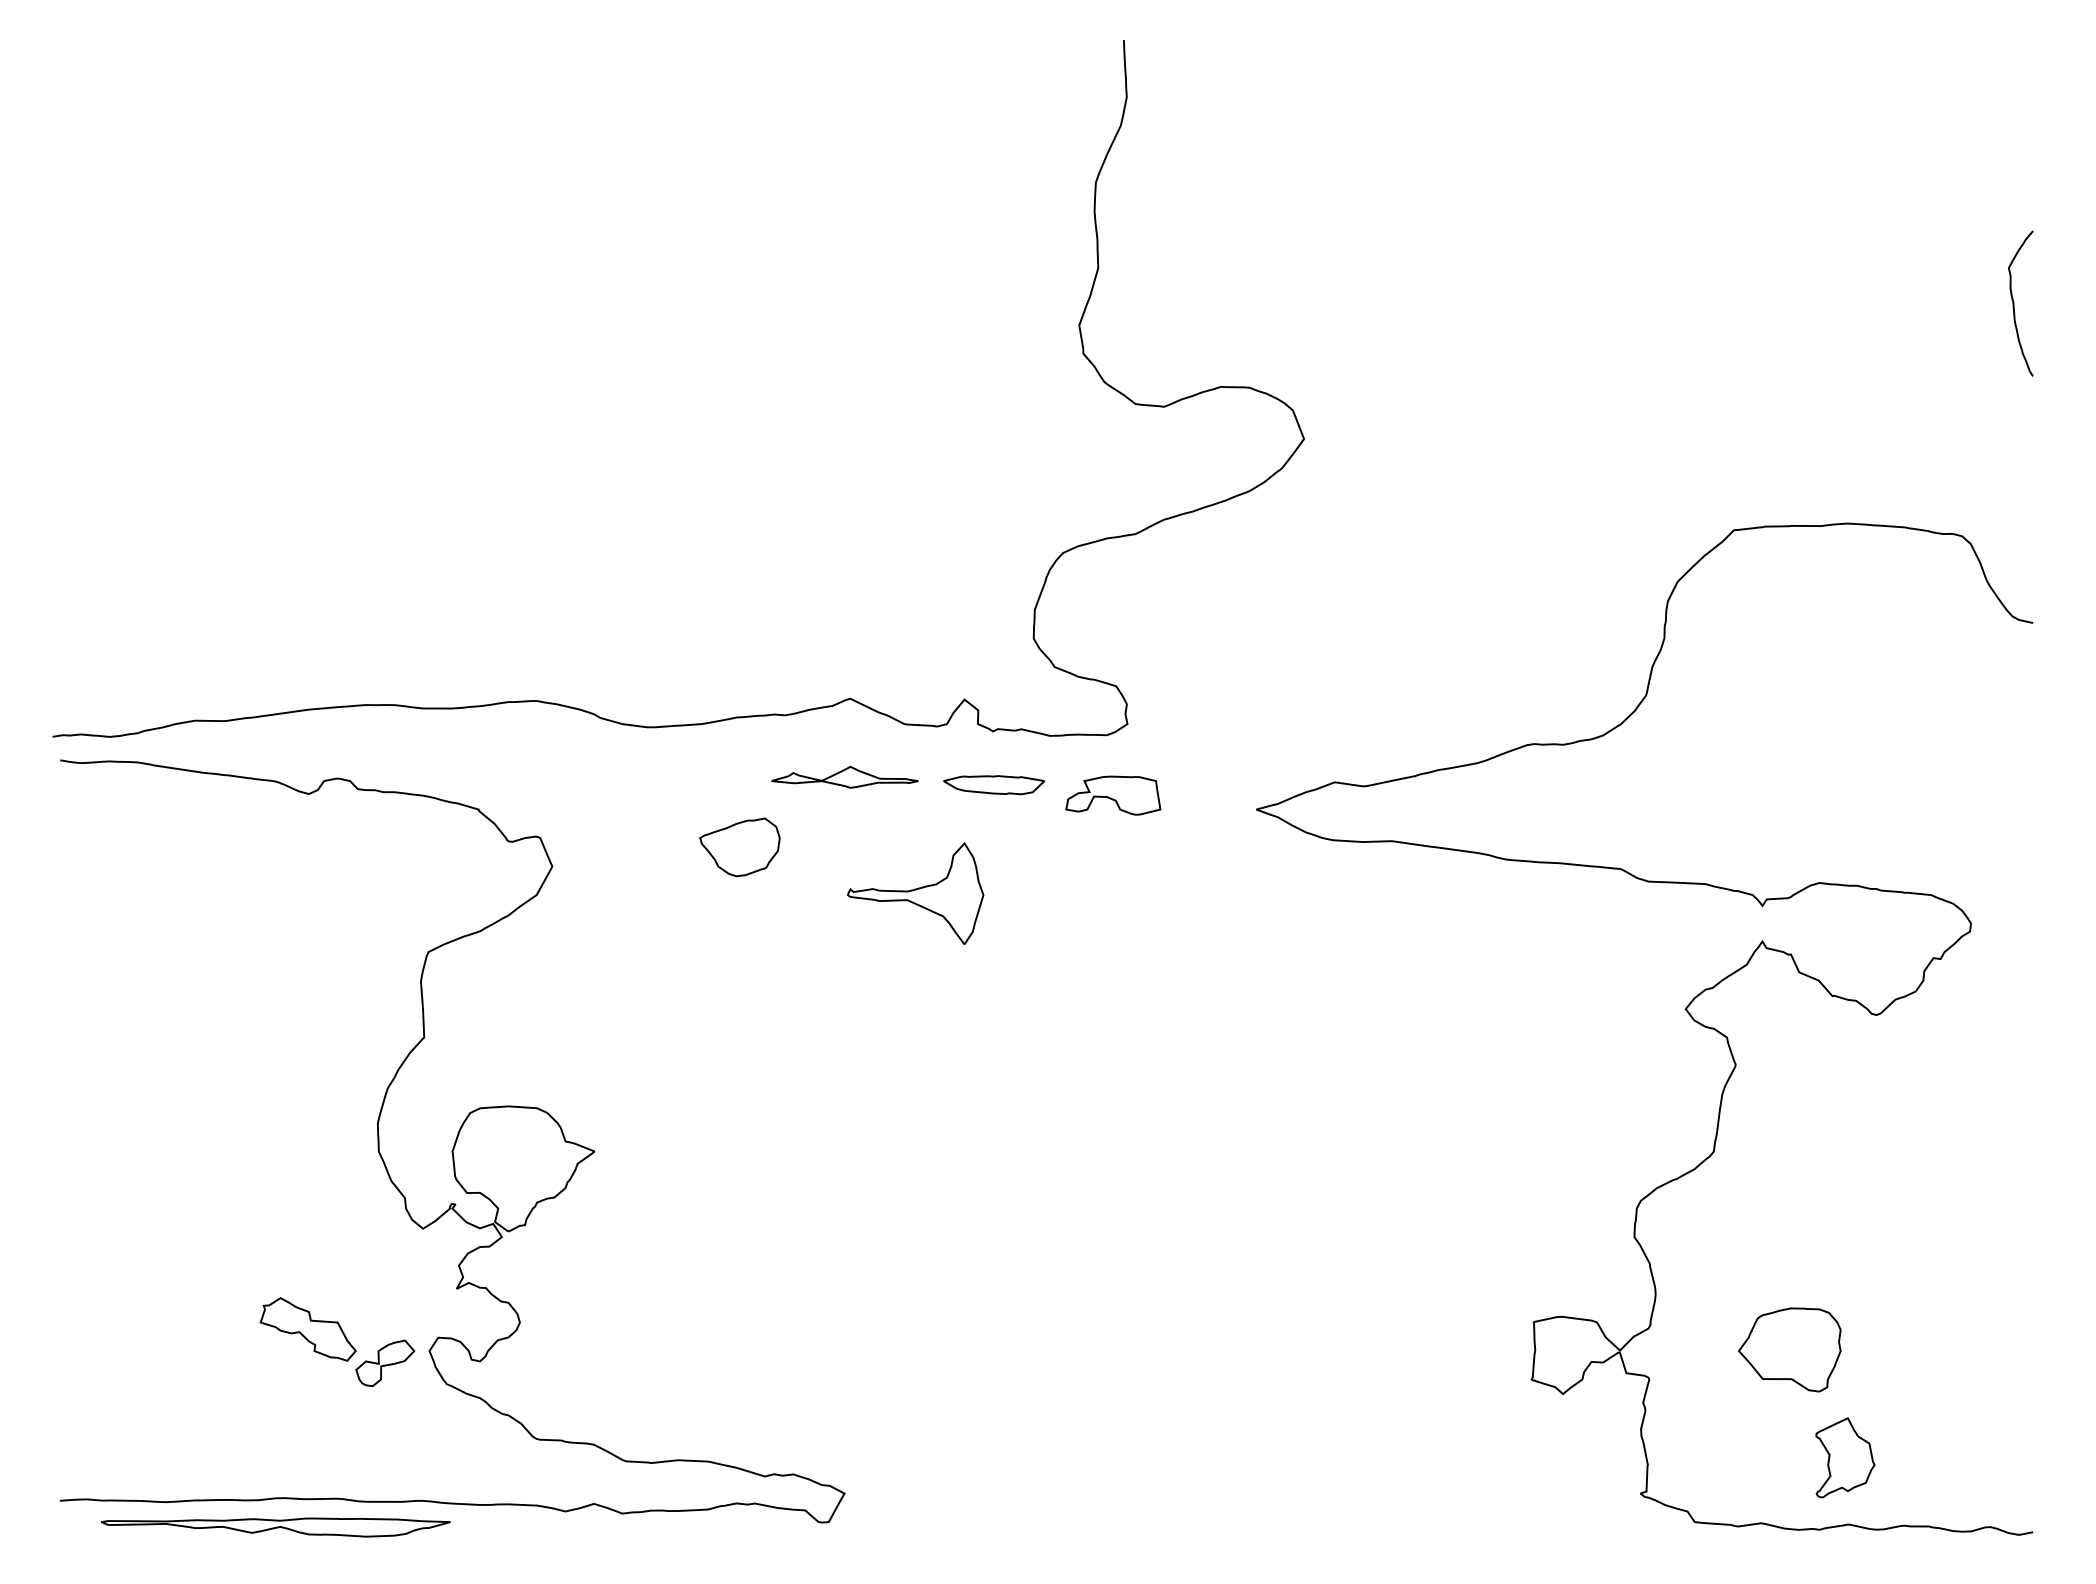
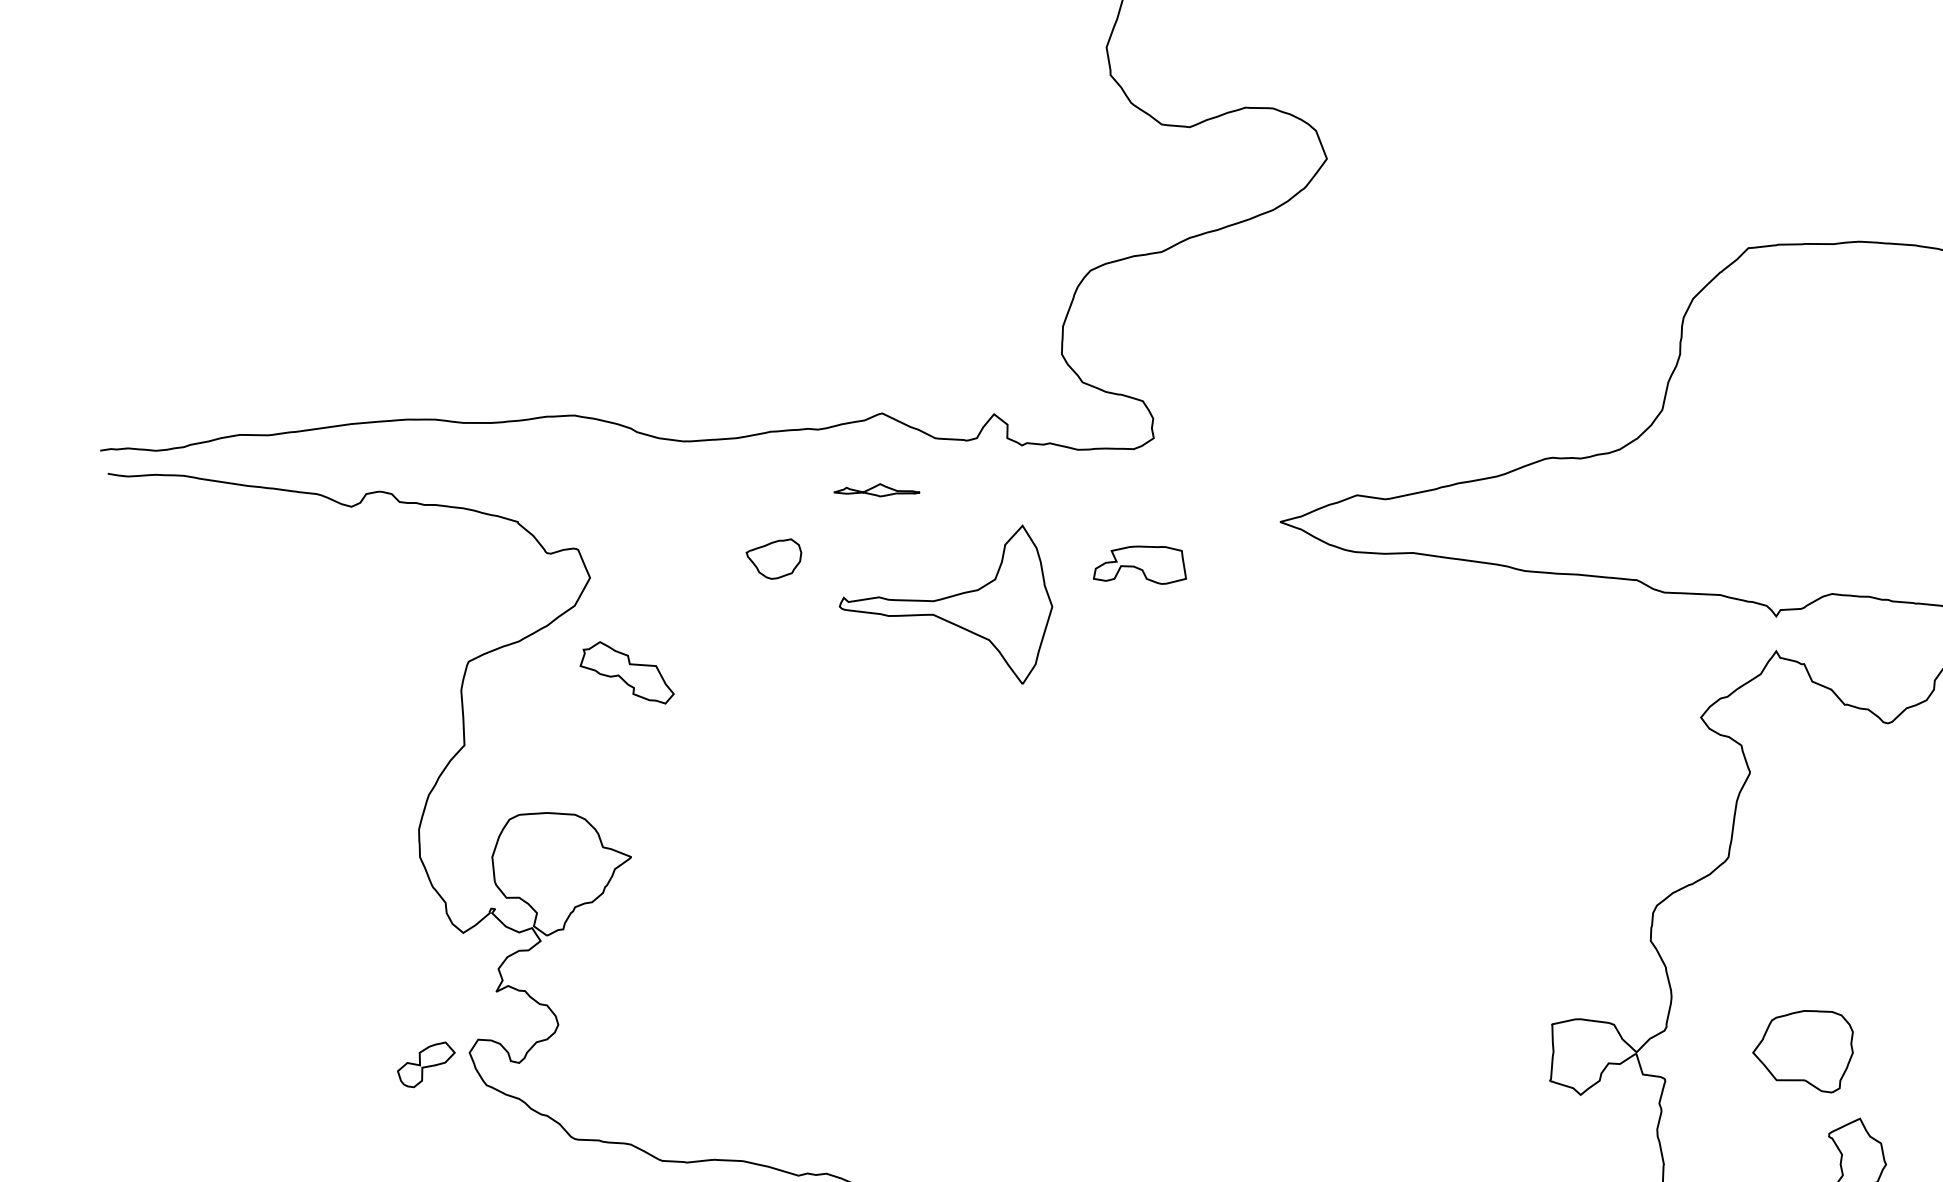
part: (844, 776) -> (876, 489), size x0.6
part: (993, 785) -> (1022, 498), removed
part: (1113, 795) -> (1140, 565), moved
part: (739, 847) -> (773, 559), size x0.7
part: (915, 893) -> (946, 604), size x1.6
part: (307, 1329) -> (626, 672), moved

